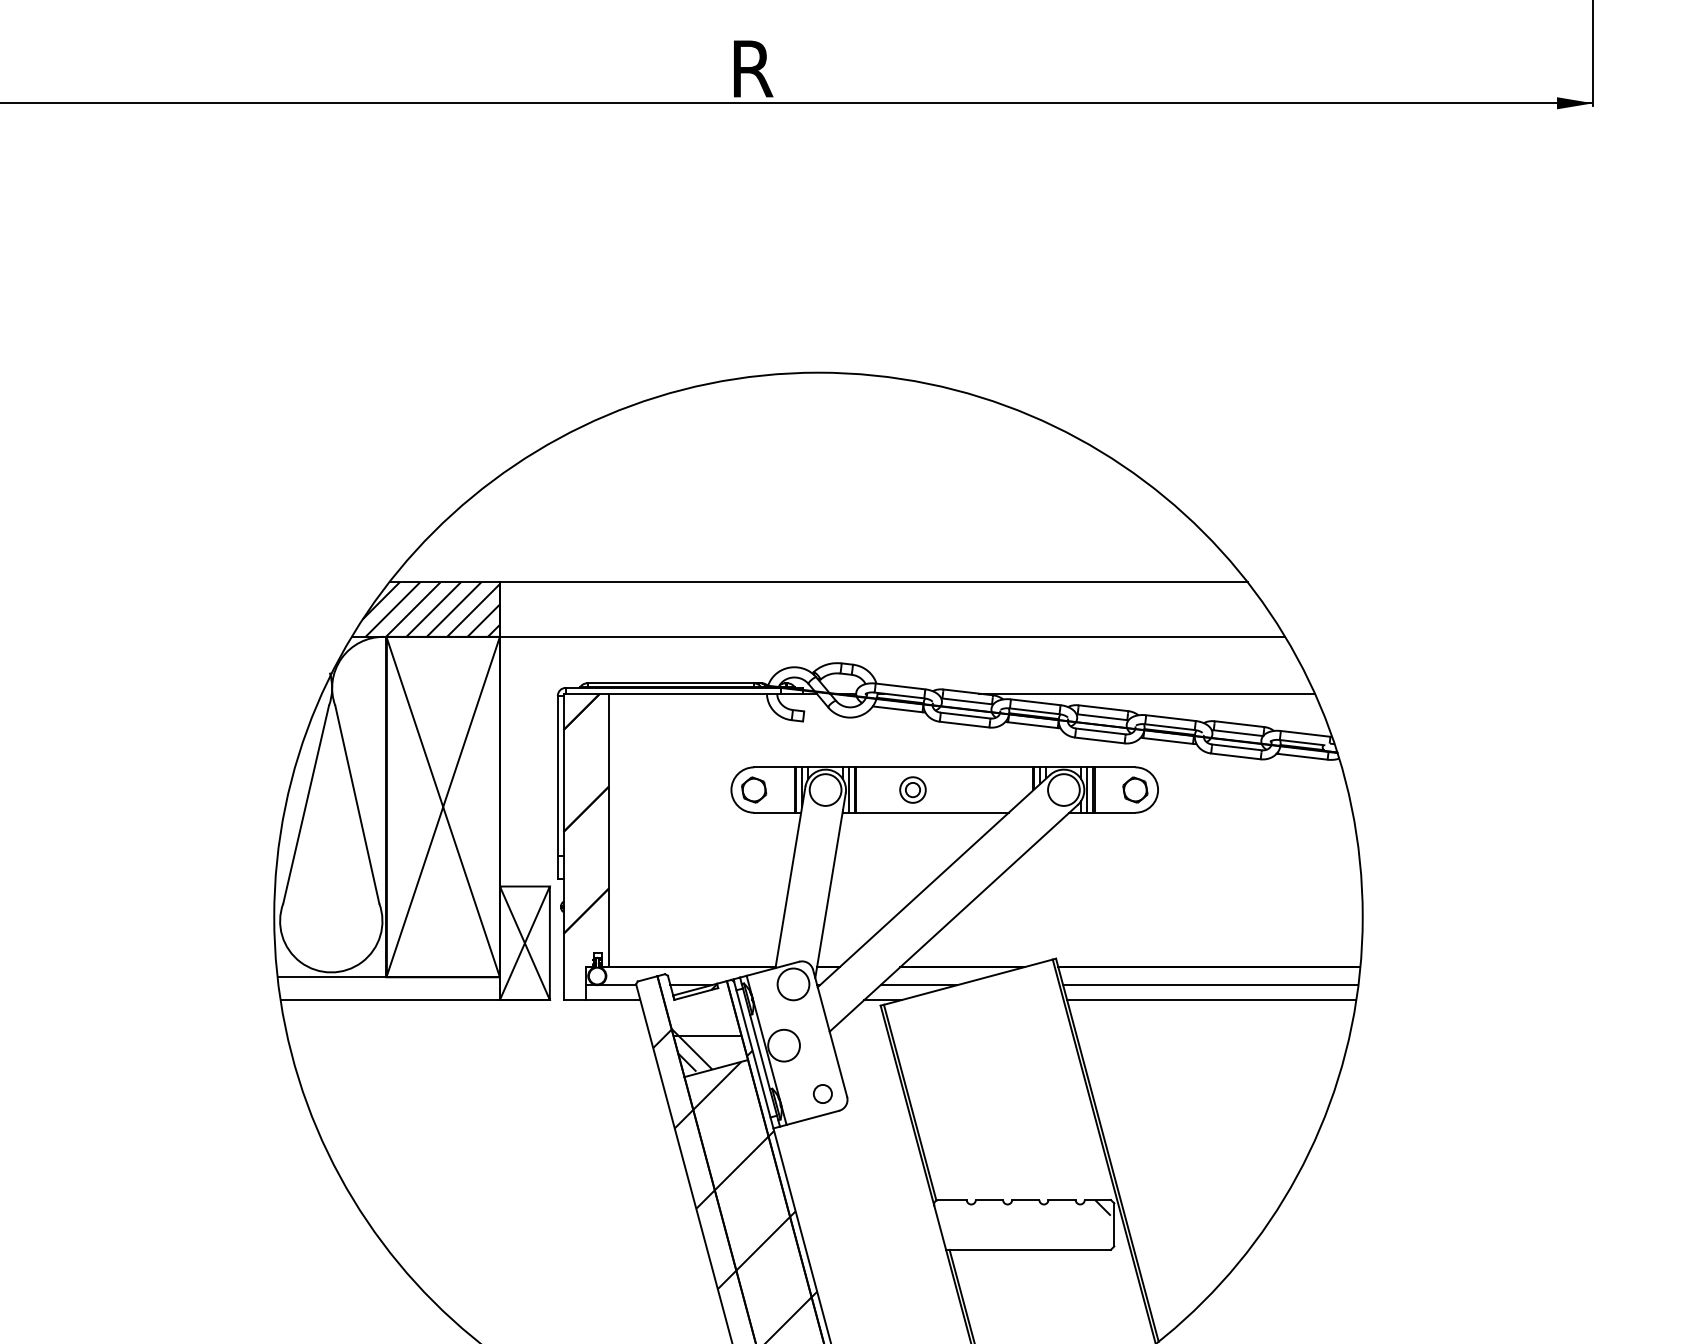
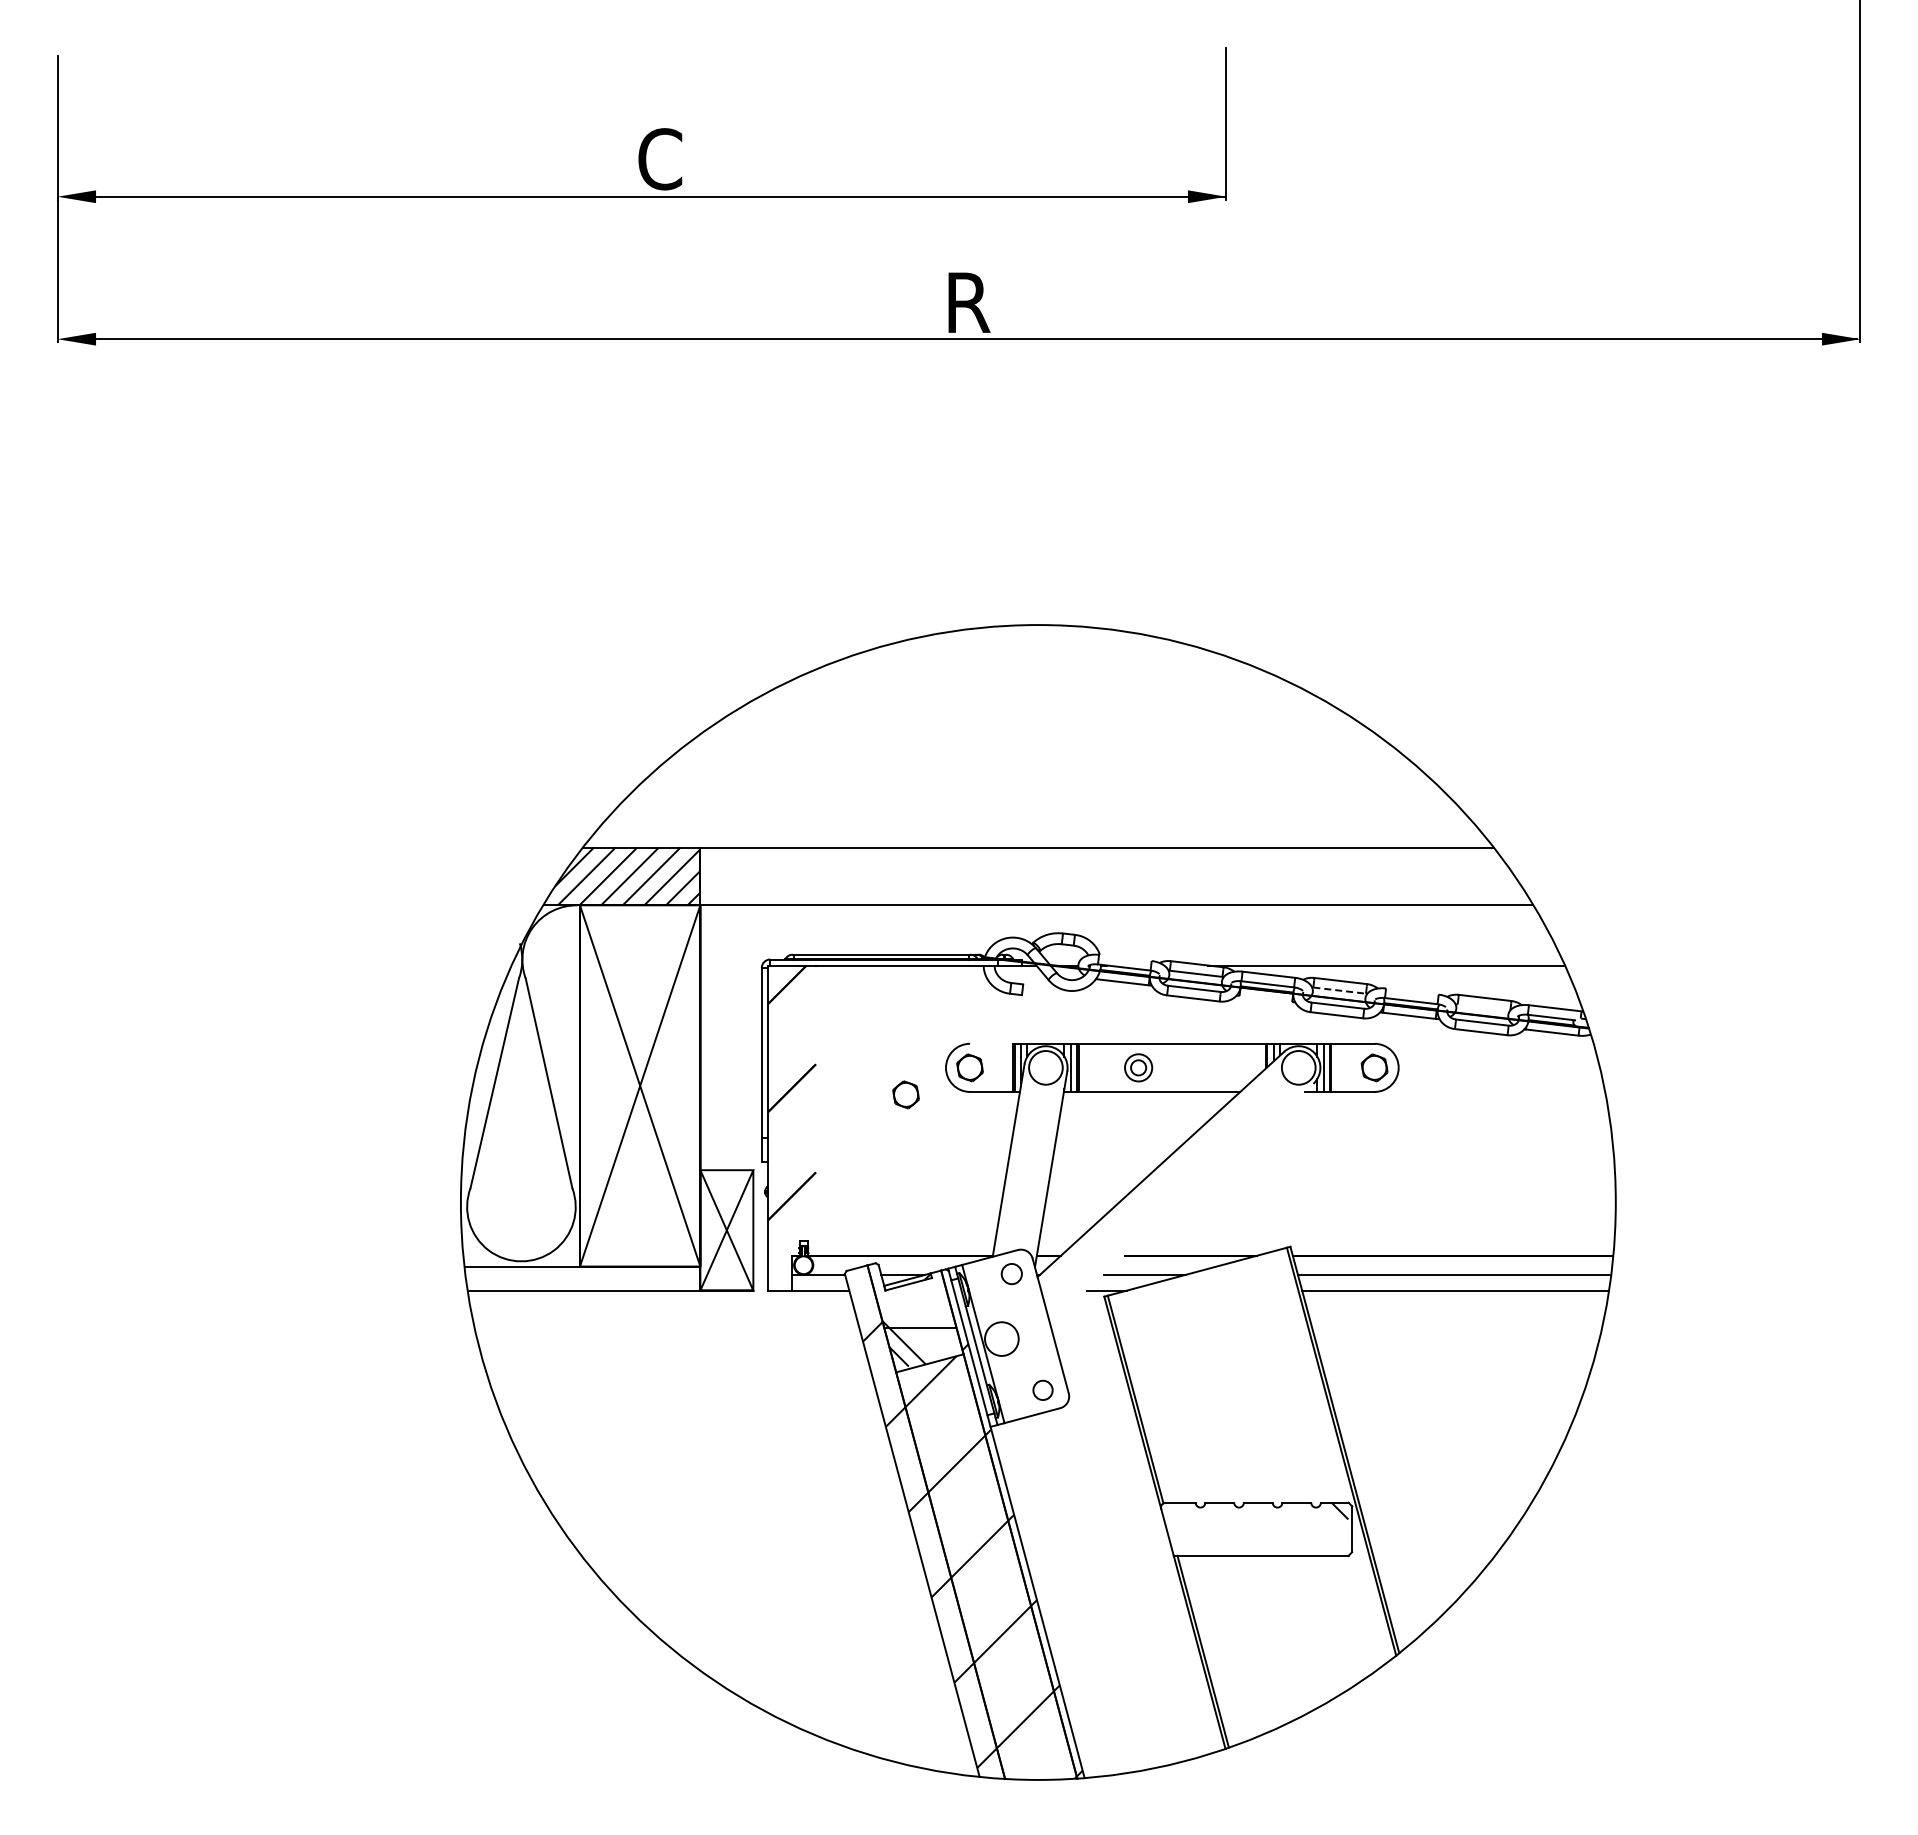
line: (900, 686) -> (1125, 957), removed
line: (1103, 717) -> (1340, 990), solid -> dashed
line: (1171, 718) -> (1412, 991), removed
line: (1032, 724) -> (1265, 998), removed
line: (1238, 733) -> (1483, 1007), removed
line: (774, 767) -> (991, 1043), removed
part: (693, 815) -> (905, 1094), added
line: (608, 830) -> (815, 1110), removed
line: (953, 917) -> (1181, 1203), removed
circle: (793, 983) -> (1011, 1273), size x0.6

